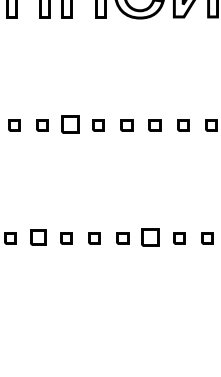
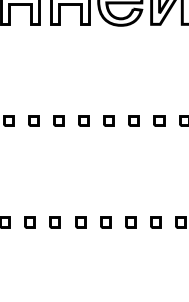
part: (70, 125) -> (58, 121), size x0.62
part: (38, 238) -> (29, 222), size x0.71
part: (151, 238) -> (131, 222), size x0.62

